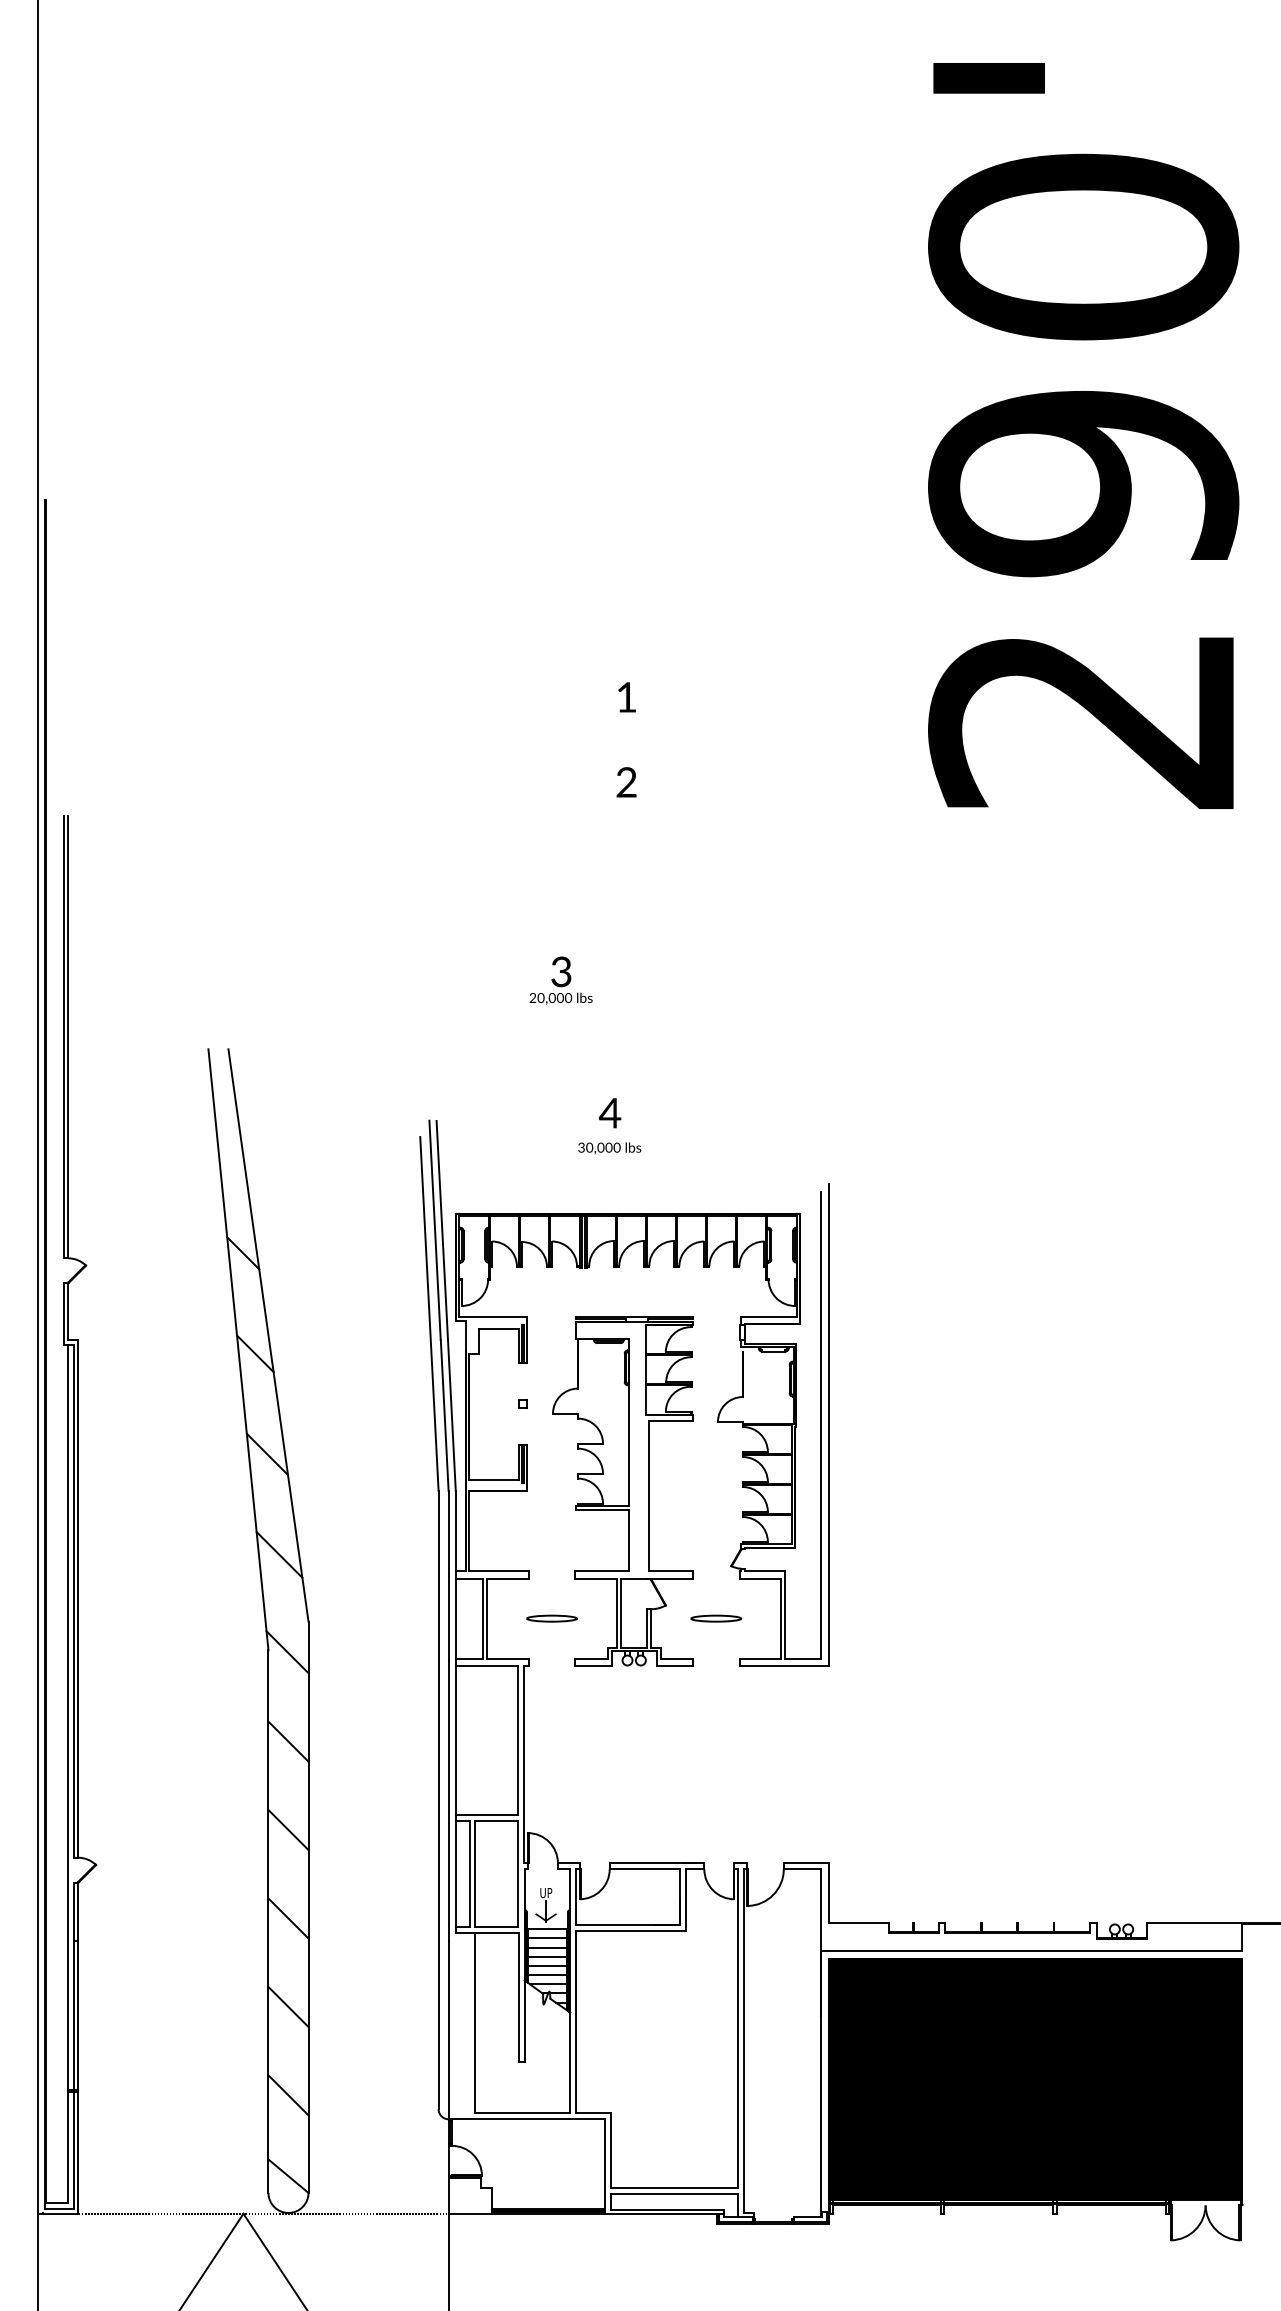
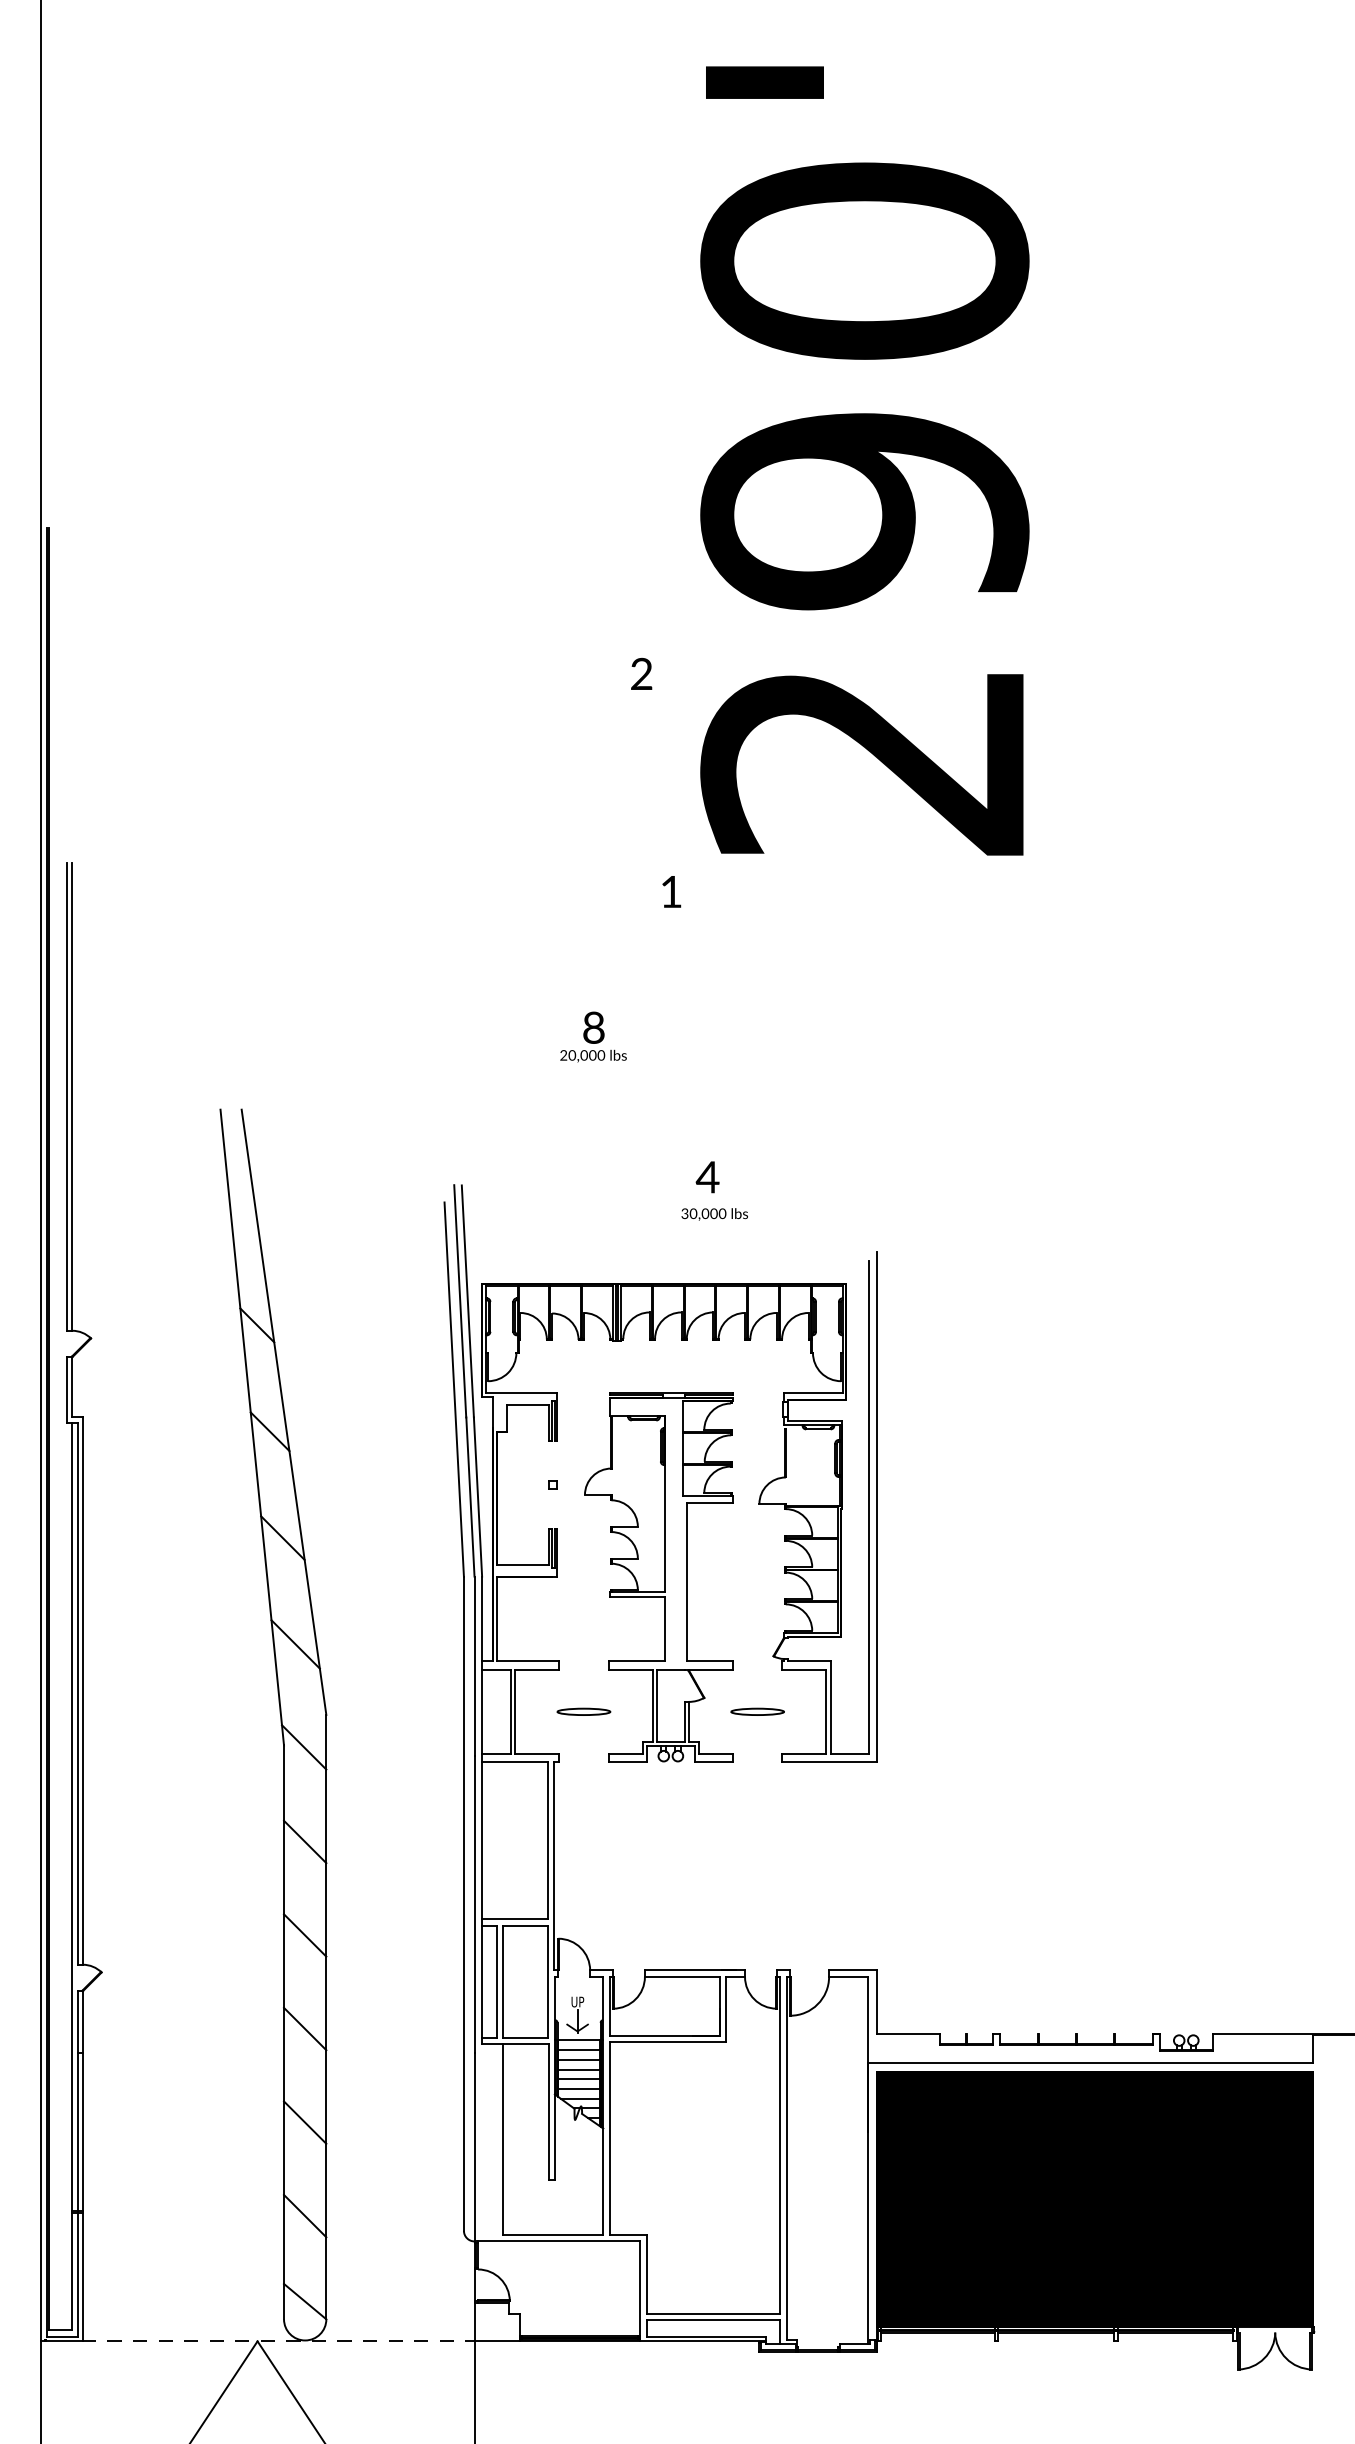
text: (1083, 435) -> (864, 460), moved
text: (626, 697) -> (671, 891), moved
text: (626, 782) -> (641, 674), moved
text: (561, 971) -> (593, 1027), 3 -> 8
text: (609, 1113) -> (707, 1177), moved
text: (609, 1148) -> (714, 1214), moved

